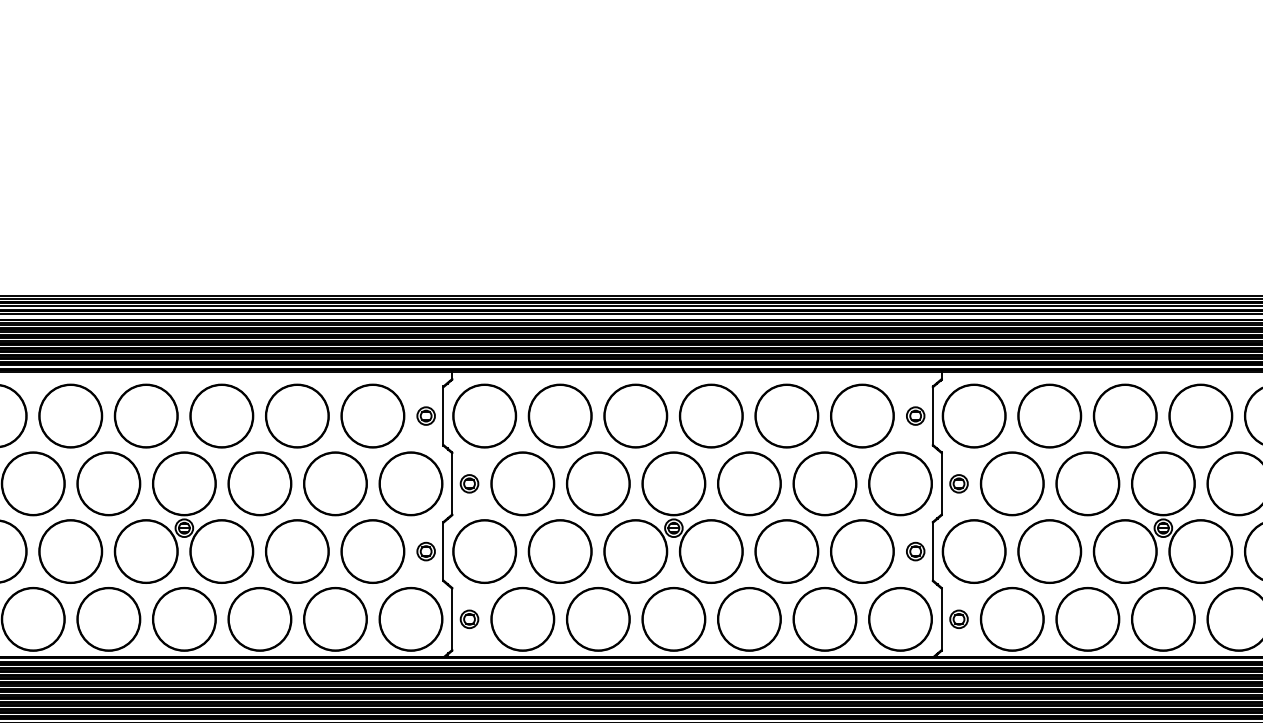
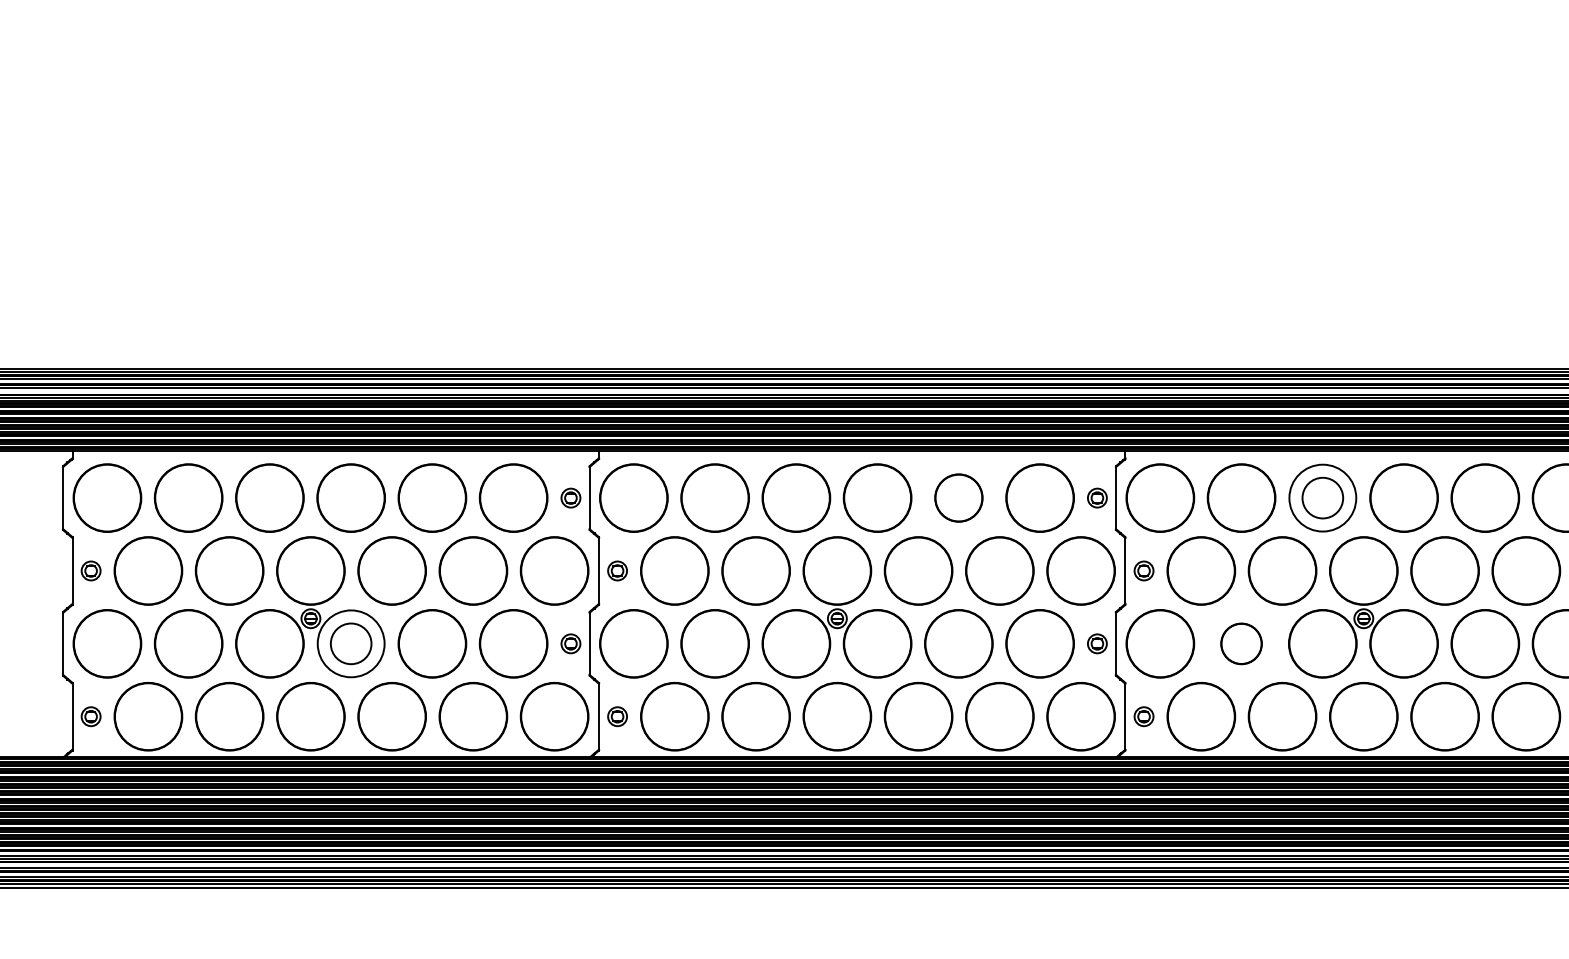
circle: (786, 415) -> (958, 497), size x0.7
circle: (1124, 416) -> (1322, 498), size x0.6
circle: (222, 551) -> (351, 643), size x0.6
part: (1049, 551) -> (1241, 643), size x0.6

